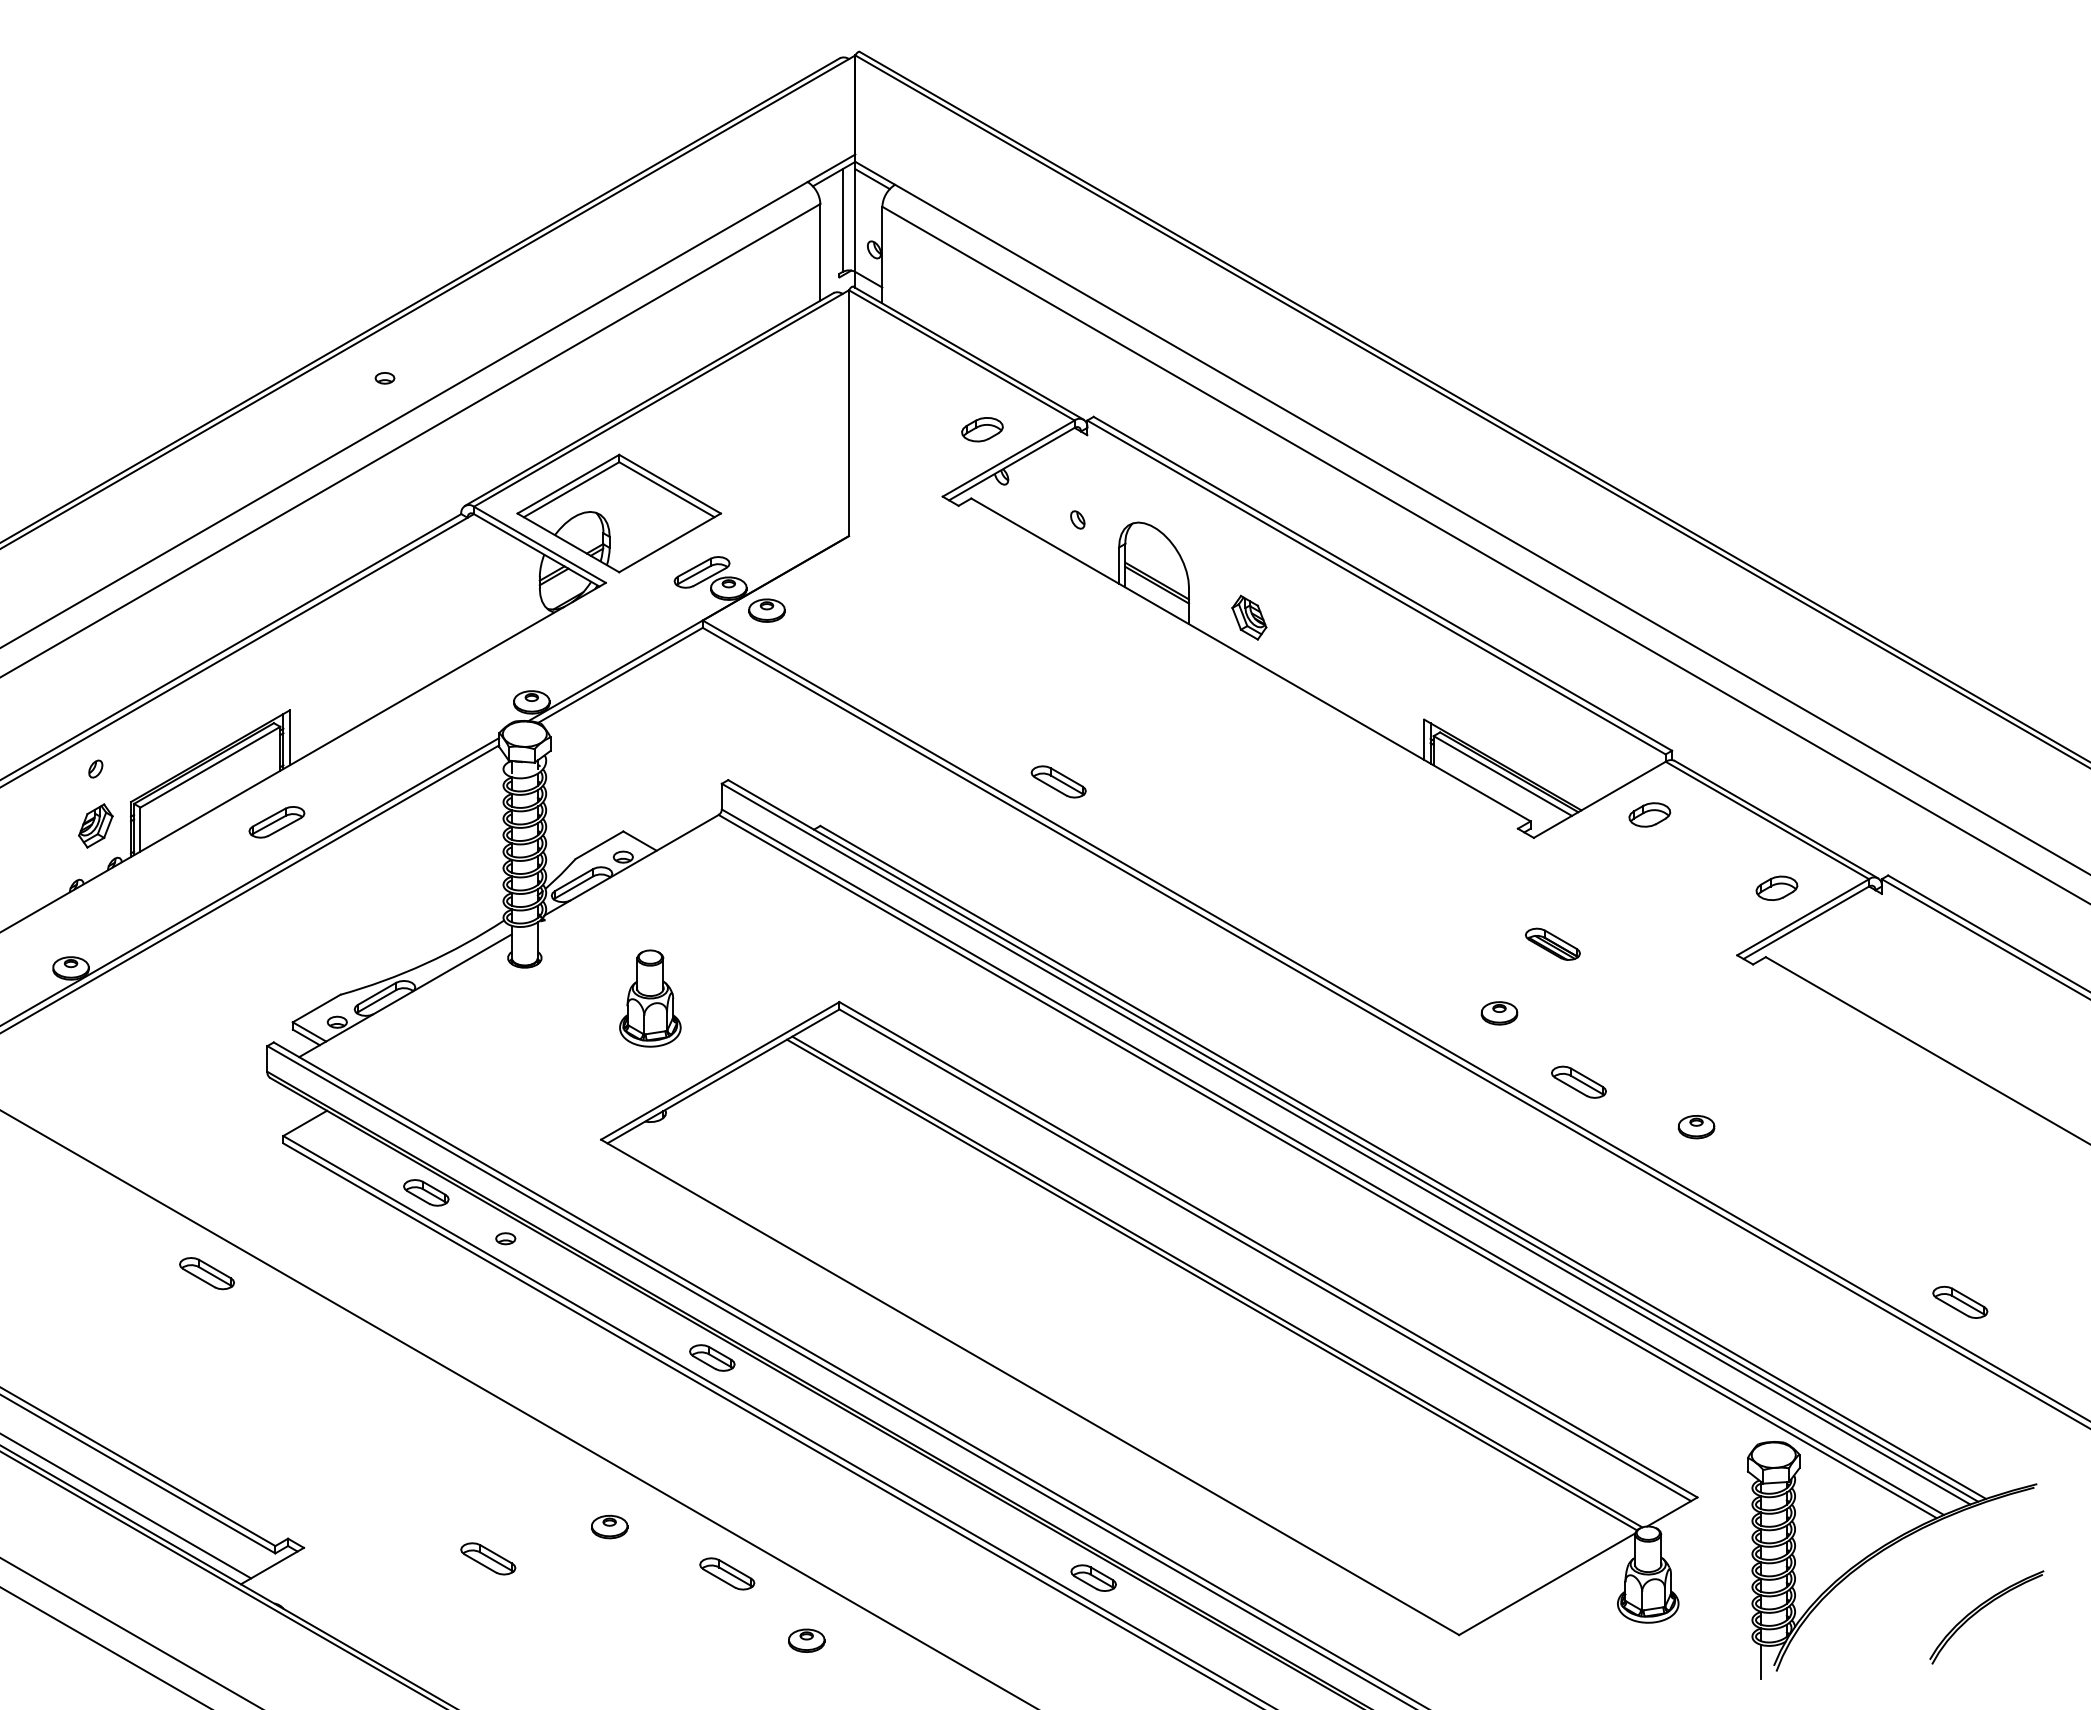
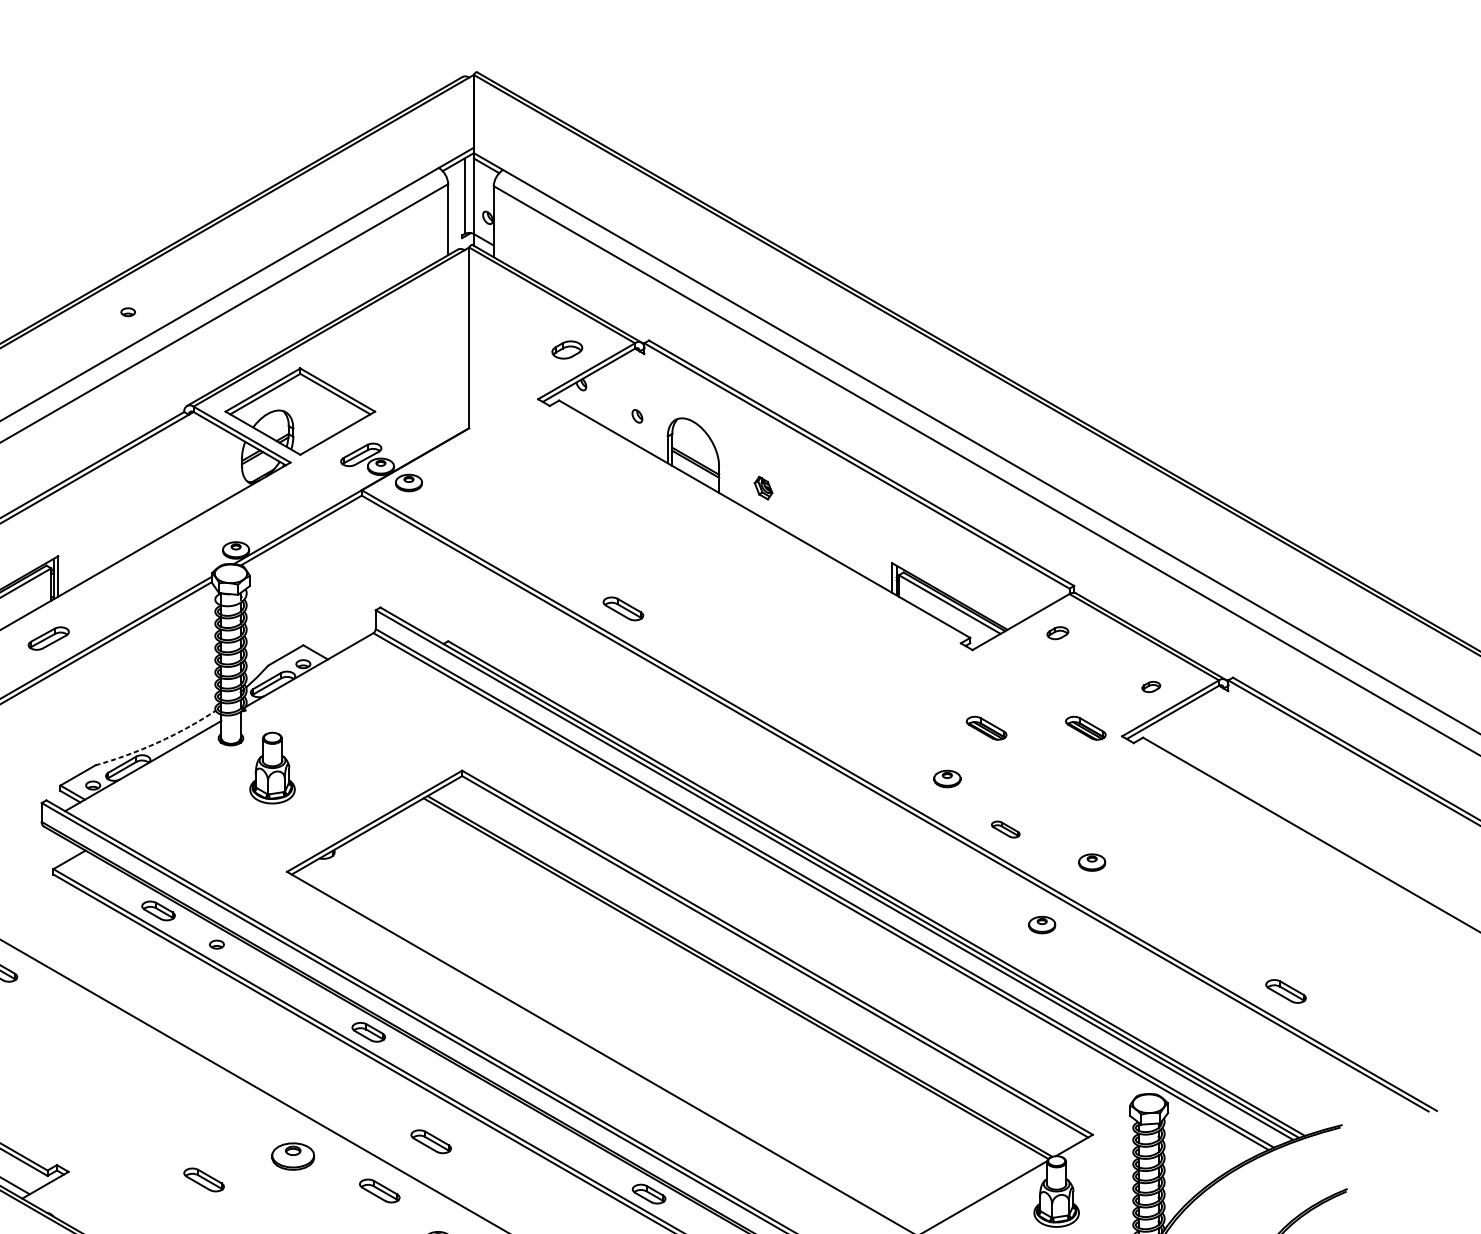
part: (1249, 617) -> (763, 488), size x0.7
part: (1649, 814) -> (1057, 632), size x0.7
part: (1776, 887) -> (1150, 686), size x0.6
part: (1687, 943) -> (1085, 727), added
arc: (425, 963) -> (157, 742), solid -> dashed
part: (650, 998) -> (272, 768), moved
part: (1578, 1081) -> (1005, 829), size x0.7
part: (1628, 1212) -> (1042, 925), added
part: (797, 1506) -> (431, 1141), added
part: (609, 1526) -> (293, 1156), size x1.6

